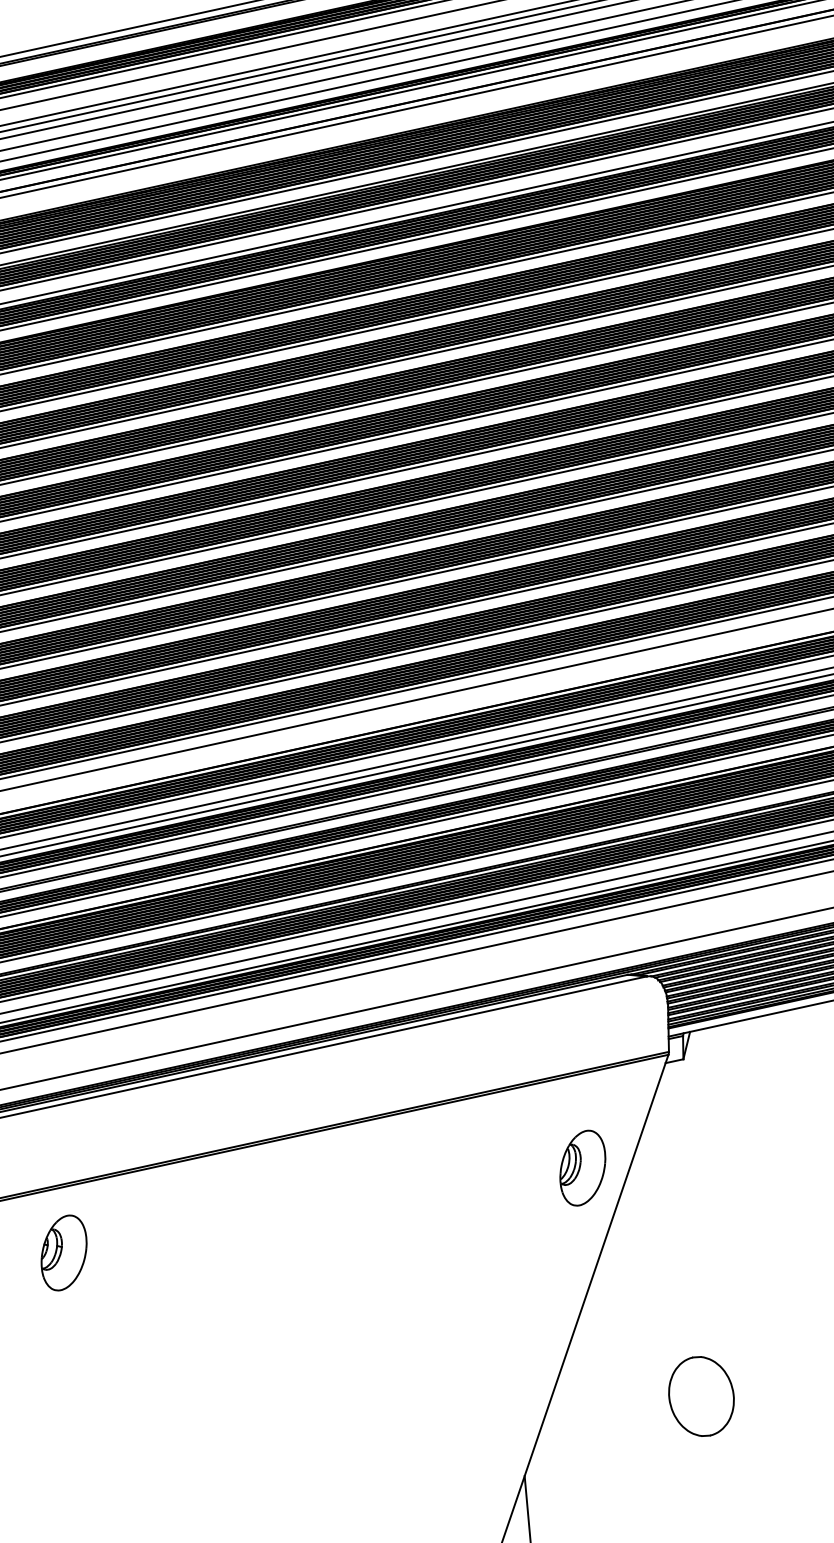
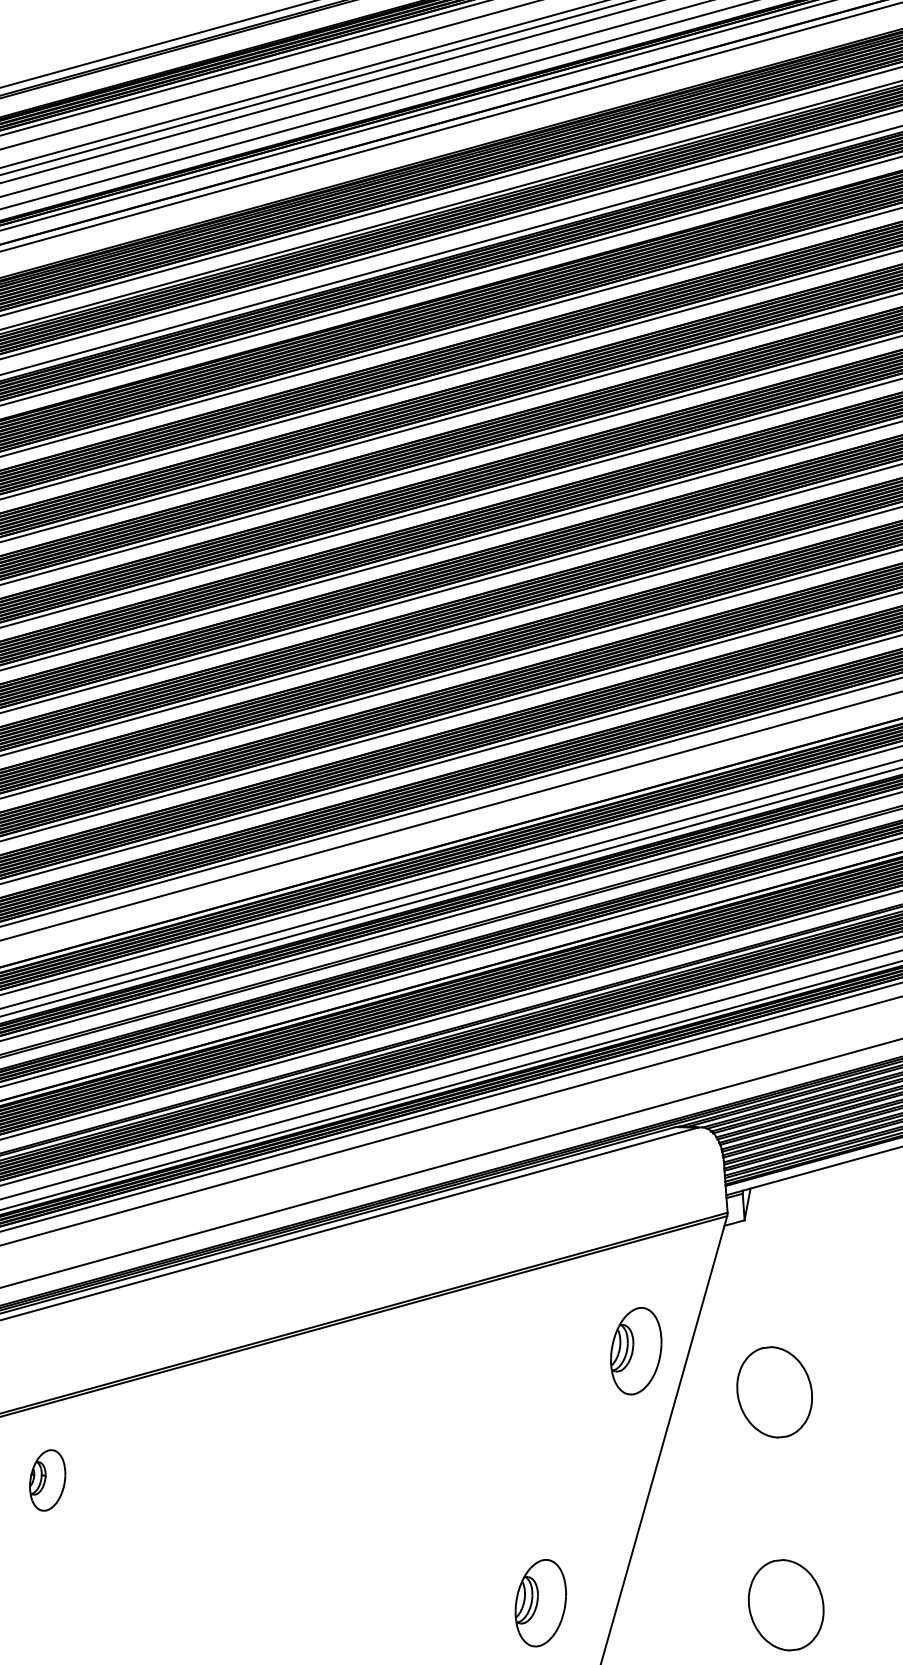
part: (701, 1210) -> (774, 1392), added
part: (63, 1252) -> (47, 1479), size x0.7
part: (487, 1382) -> (540, 1602), added

